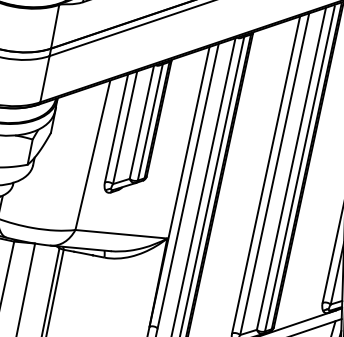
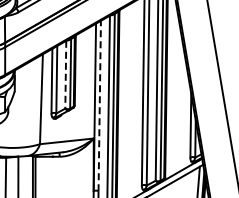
line: (141, 121) -> (65, 74), solid -> dashed
line: (187, 185) -> (99, 105), solid -> dashed

